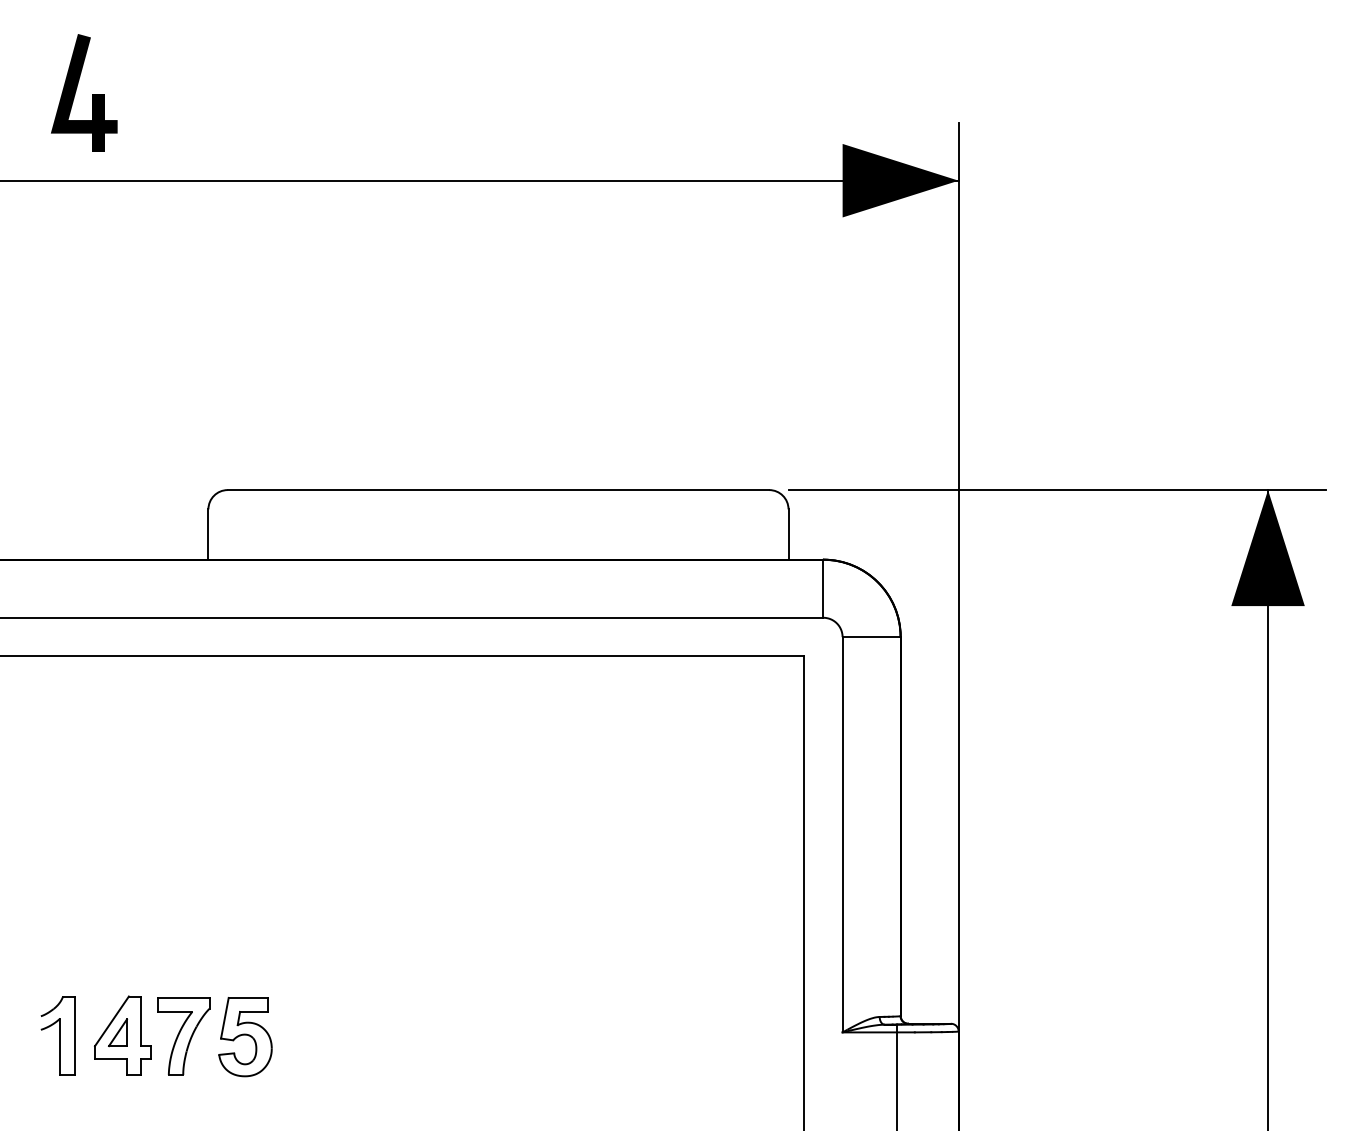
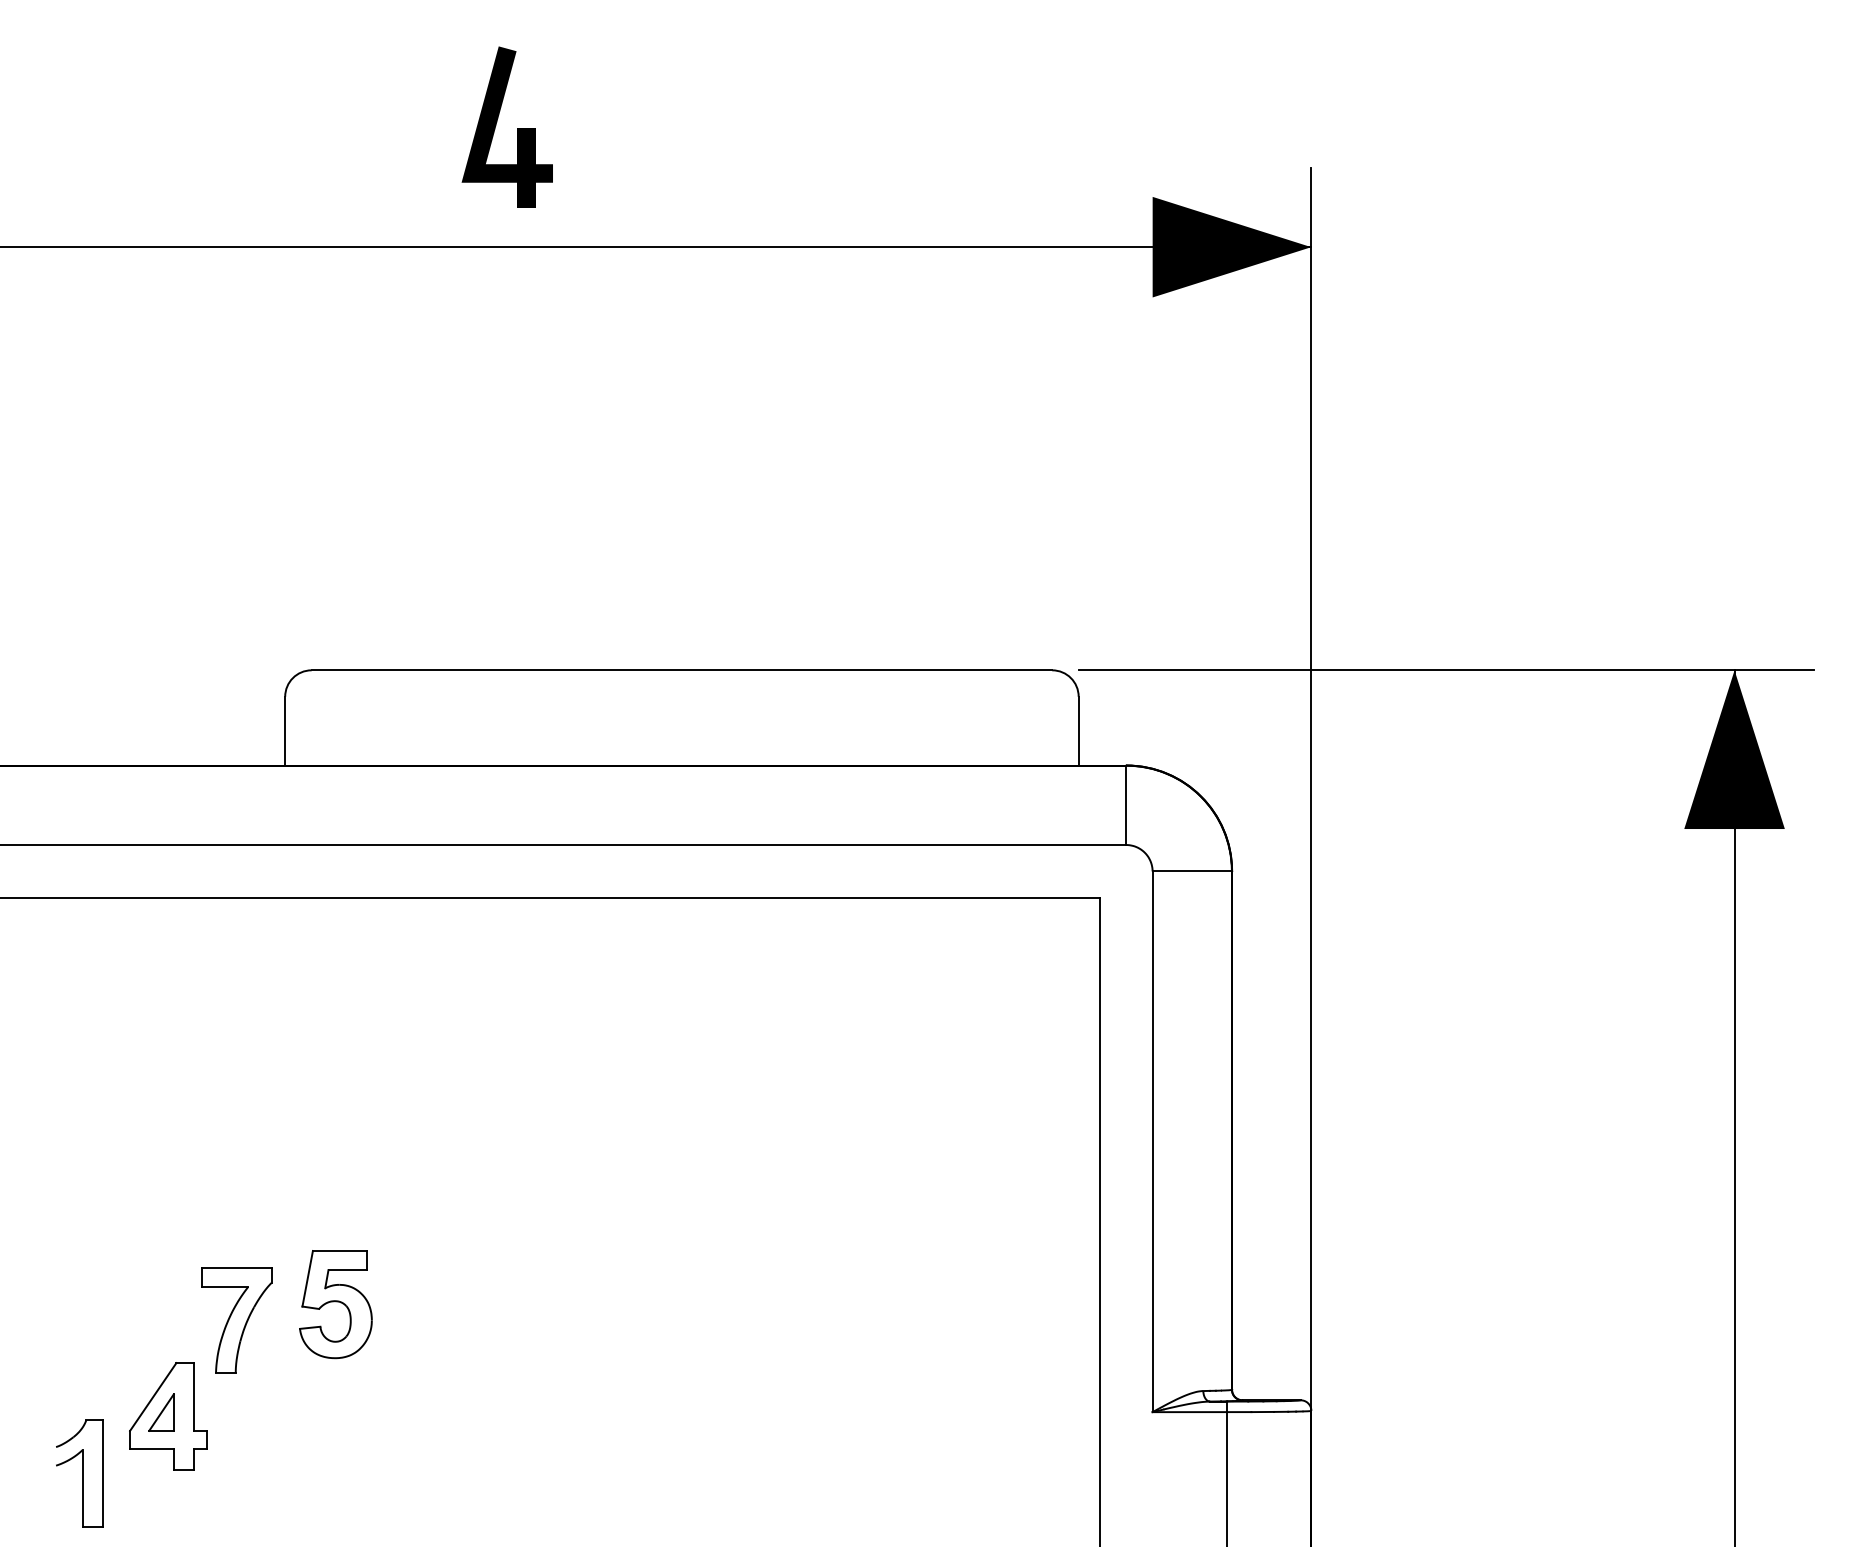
part: (77, 89) -> (497, 122), moved
part: (58, 1035) -> (79, 1473), moved
part: (183, 1036) -> (236, 1320), moved
part: (245, 1037) -> (335, 1304), moved

